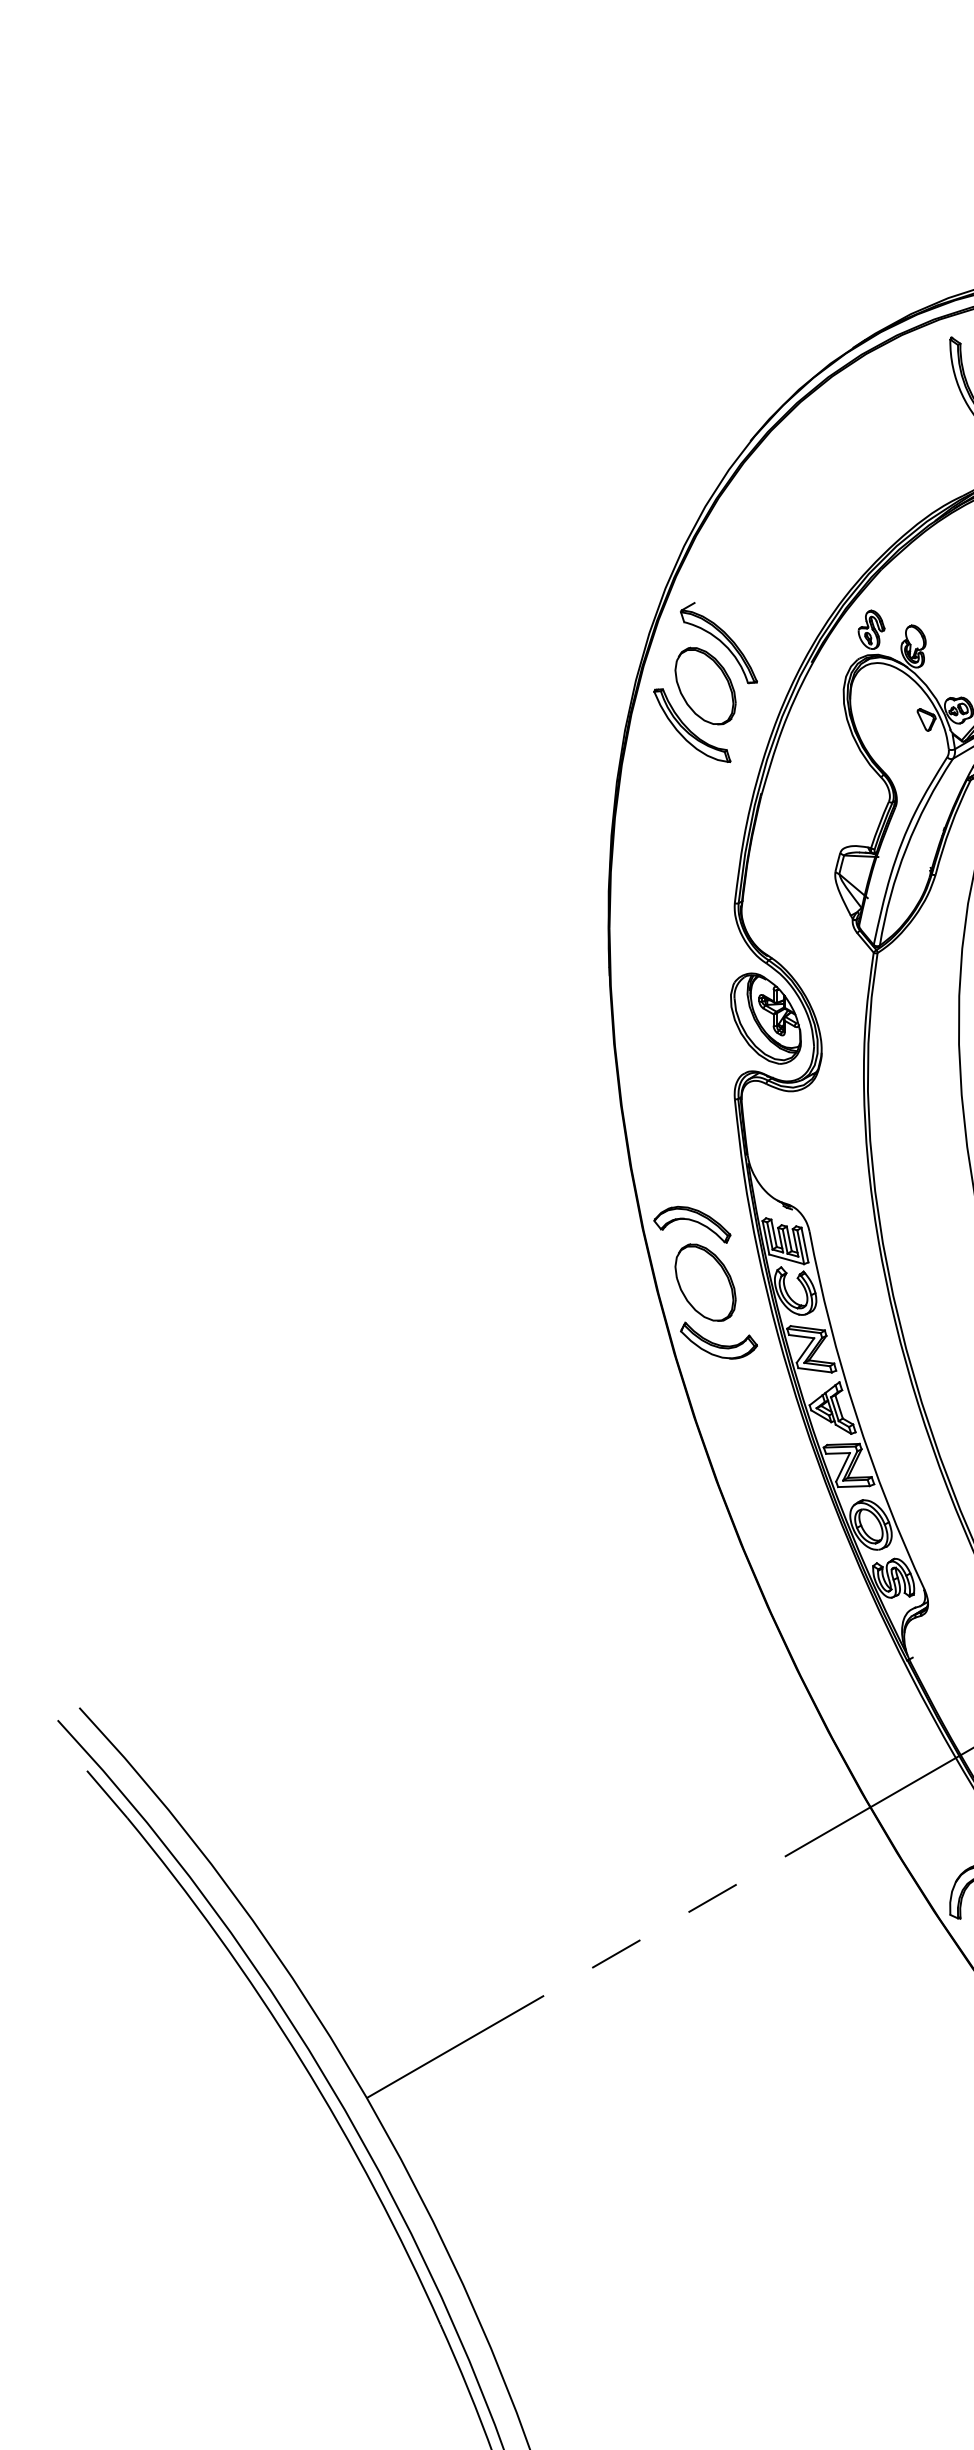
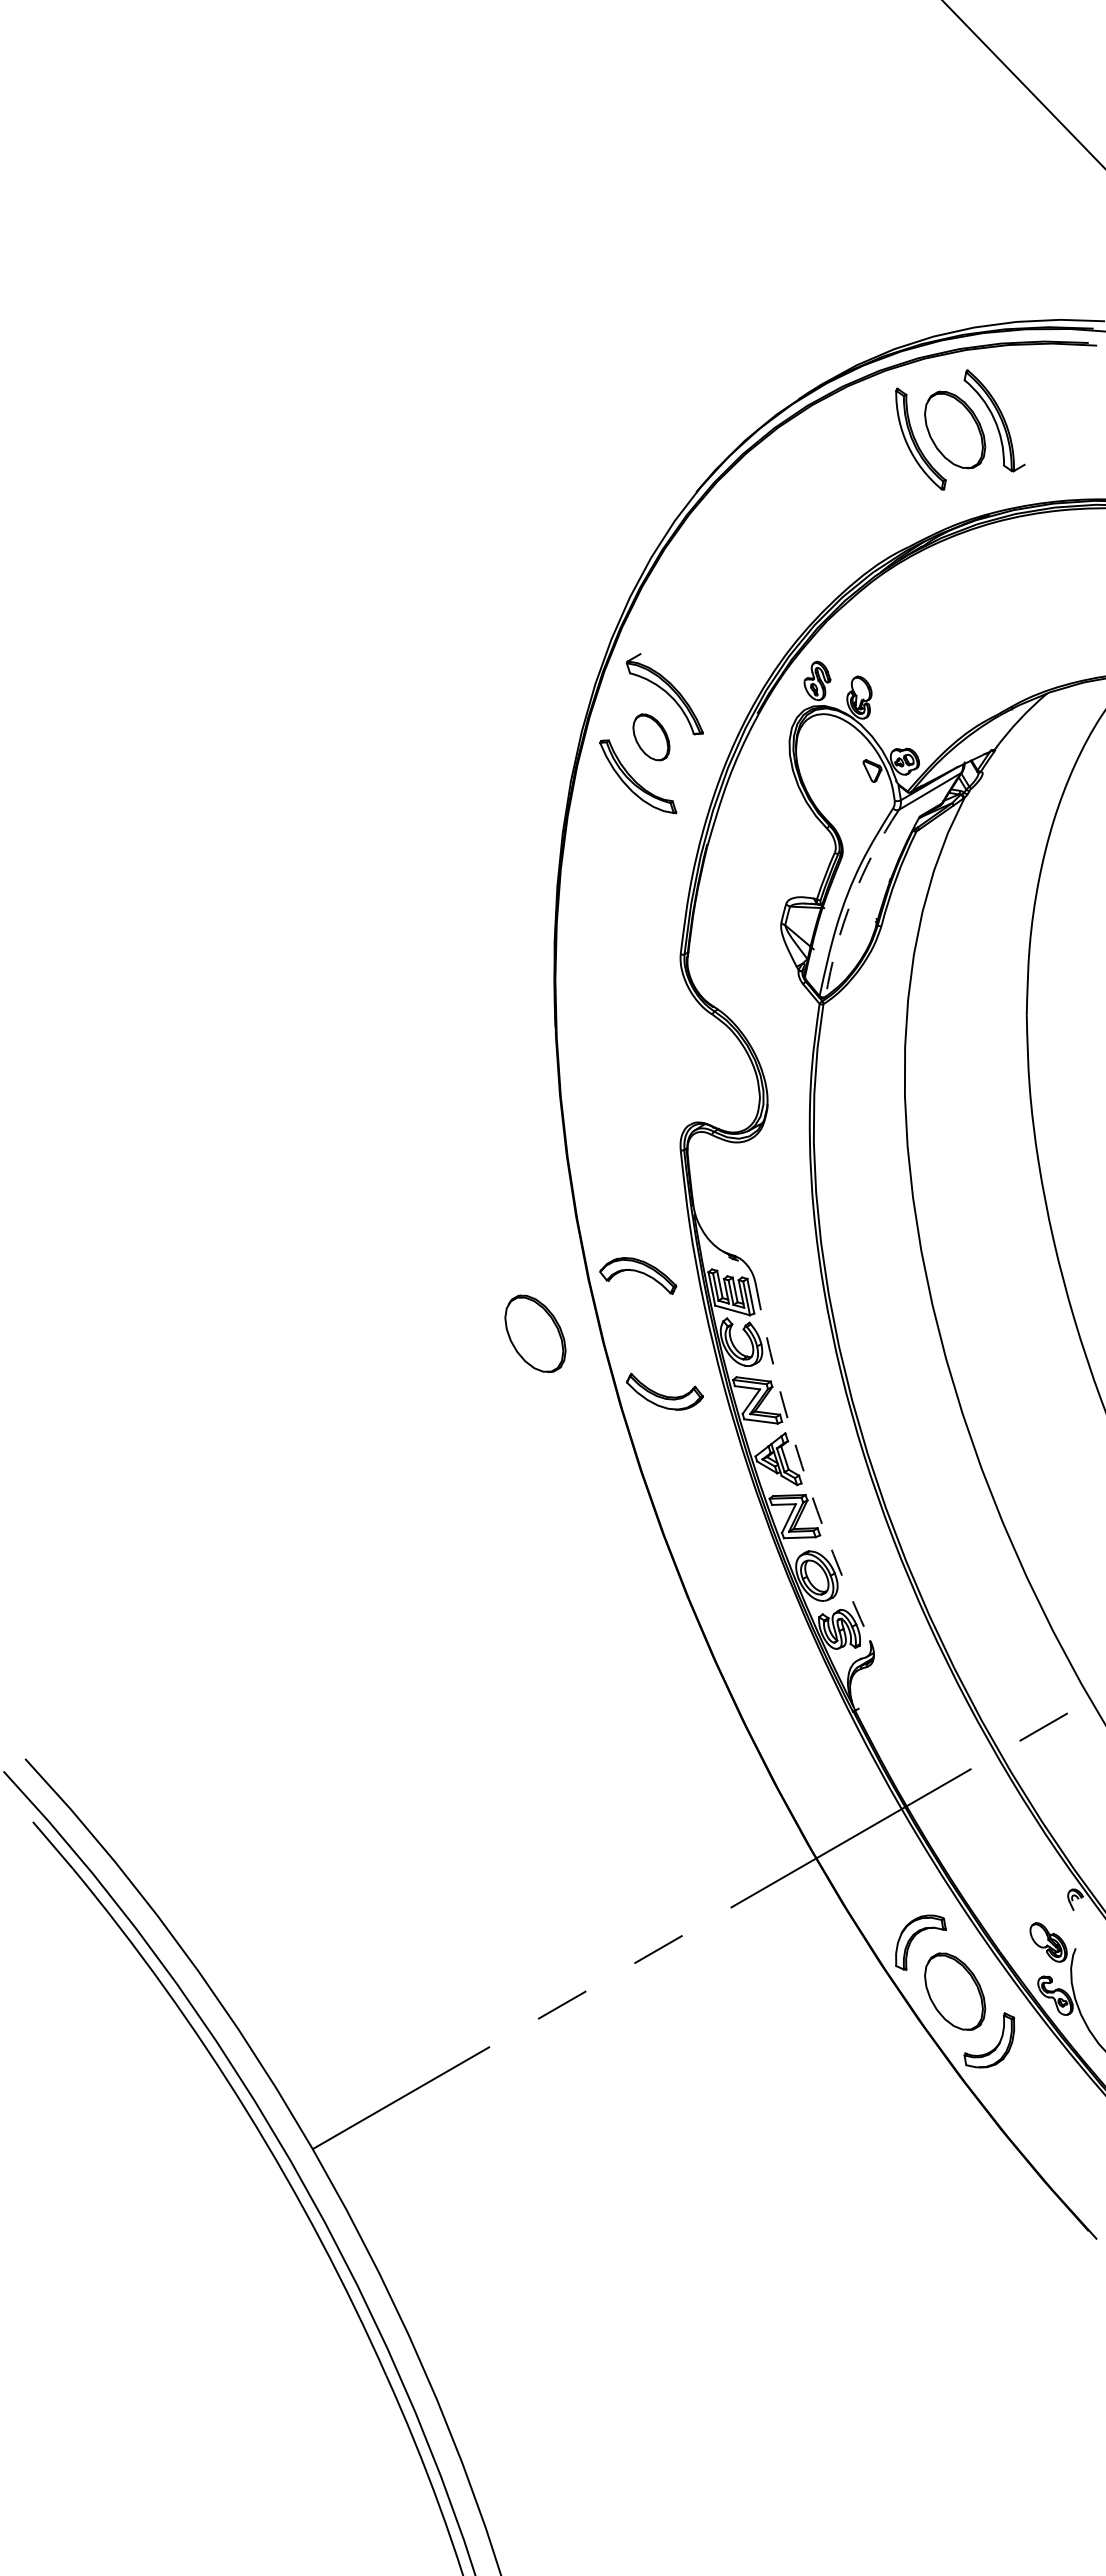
part: (705, 686) -> (651, 737), size x0.6
arc: (906, 848) -> (852, 899), solid -> dashed
part: (765, 1018) -> (711, 1069), removed
part: (705, 1282) -> (535, 1333), moved
arc: (855, 1414) -> (801, 1465), solid -> dashed

